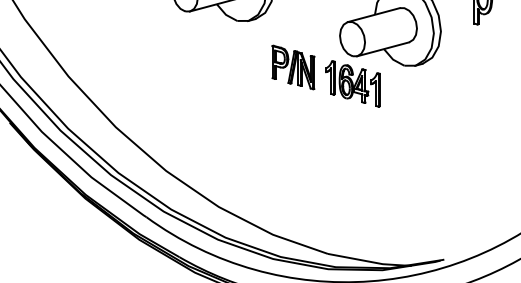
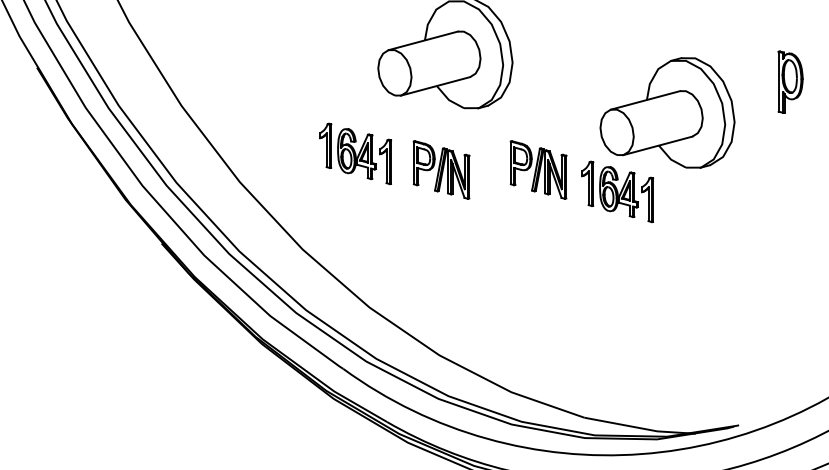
part: (155, 55) -> (355, 153), added
part: (220, 67) -> (441, 169), added

